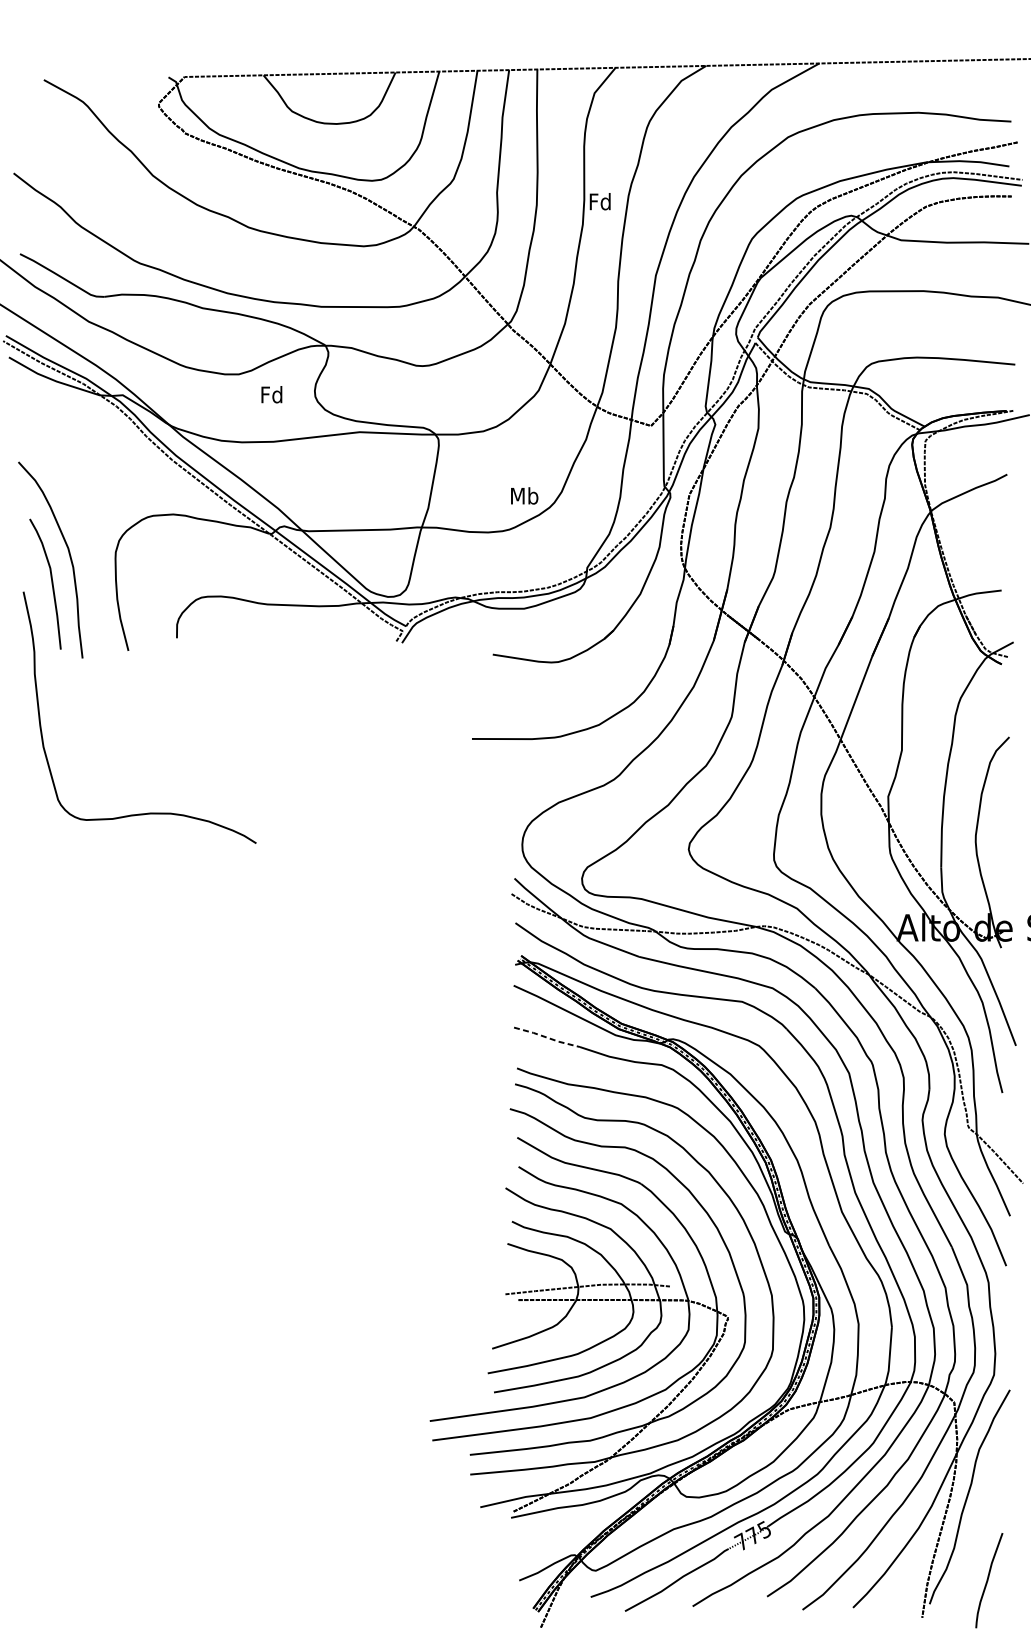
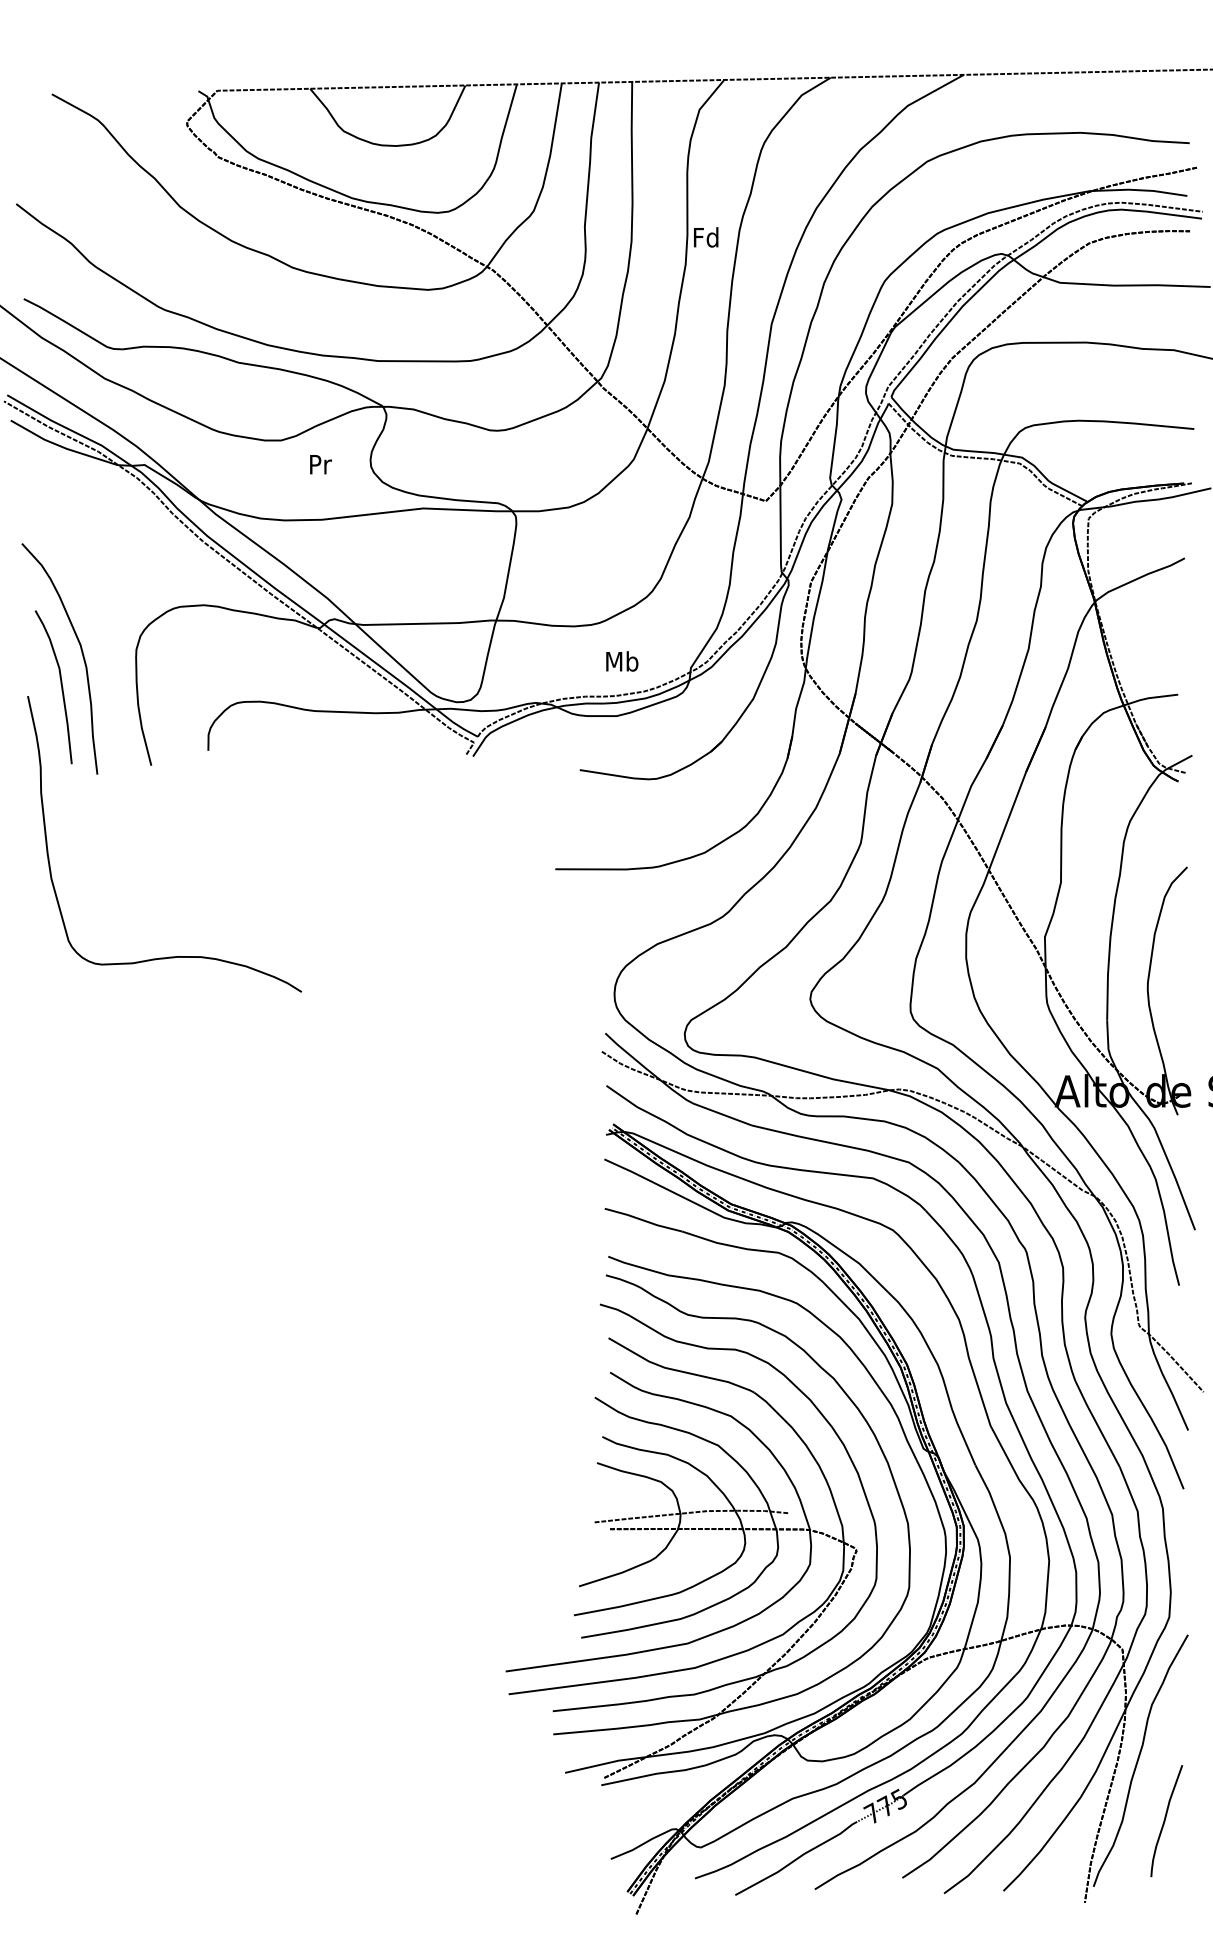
text: (271, 394) -> (319, 464), Fd -> Pr
text: (524, 495) -> (622, 661), moved
line: (546, 1037) -> (643, 1220), dashed -> solid
curve: (988, 1580) -> (1165, 1821), moved

